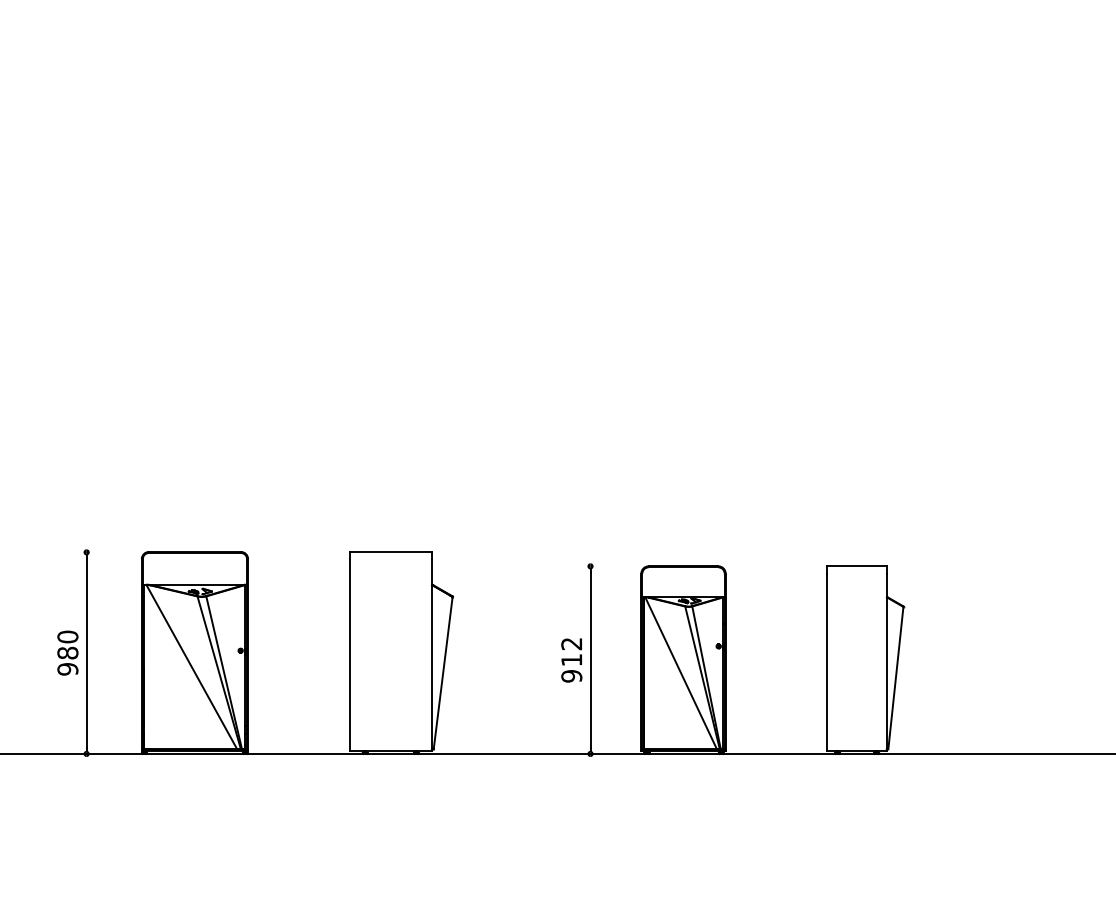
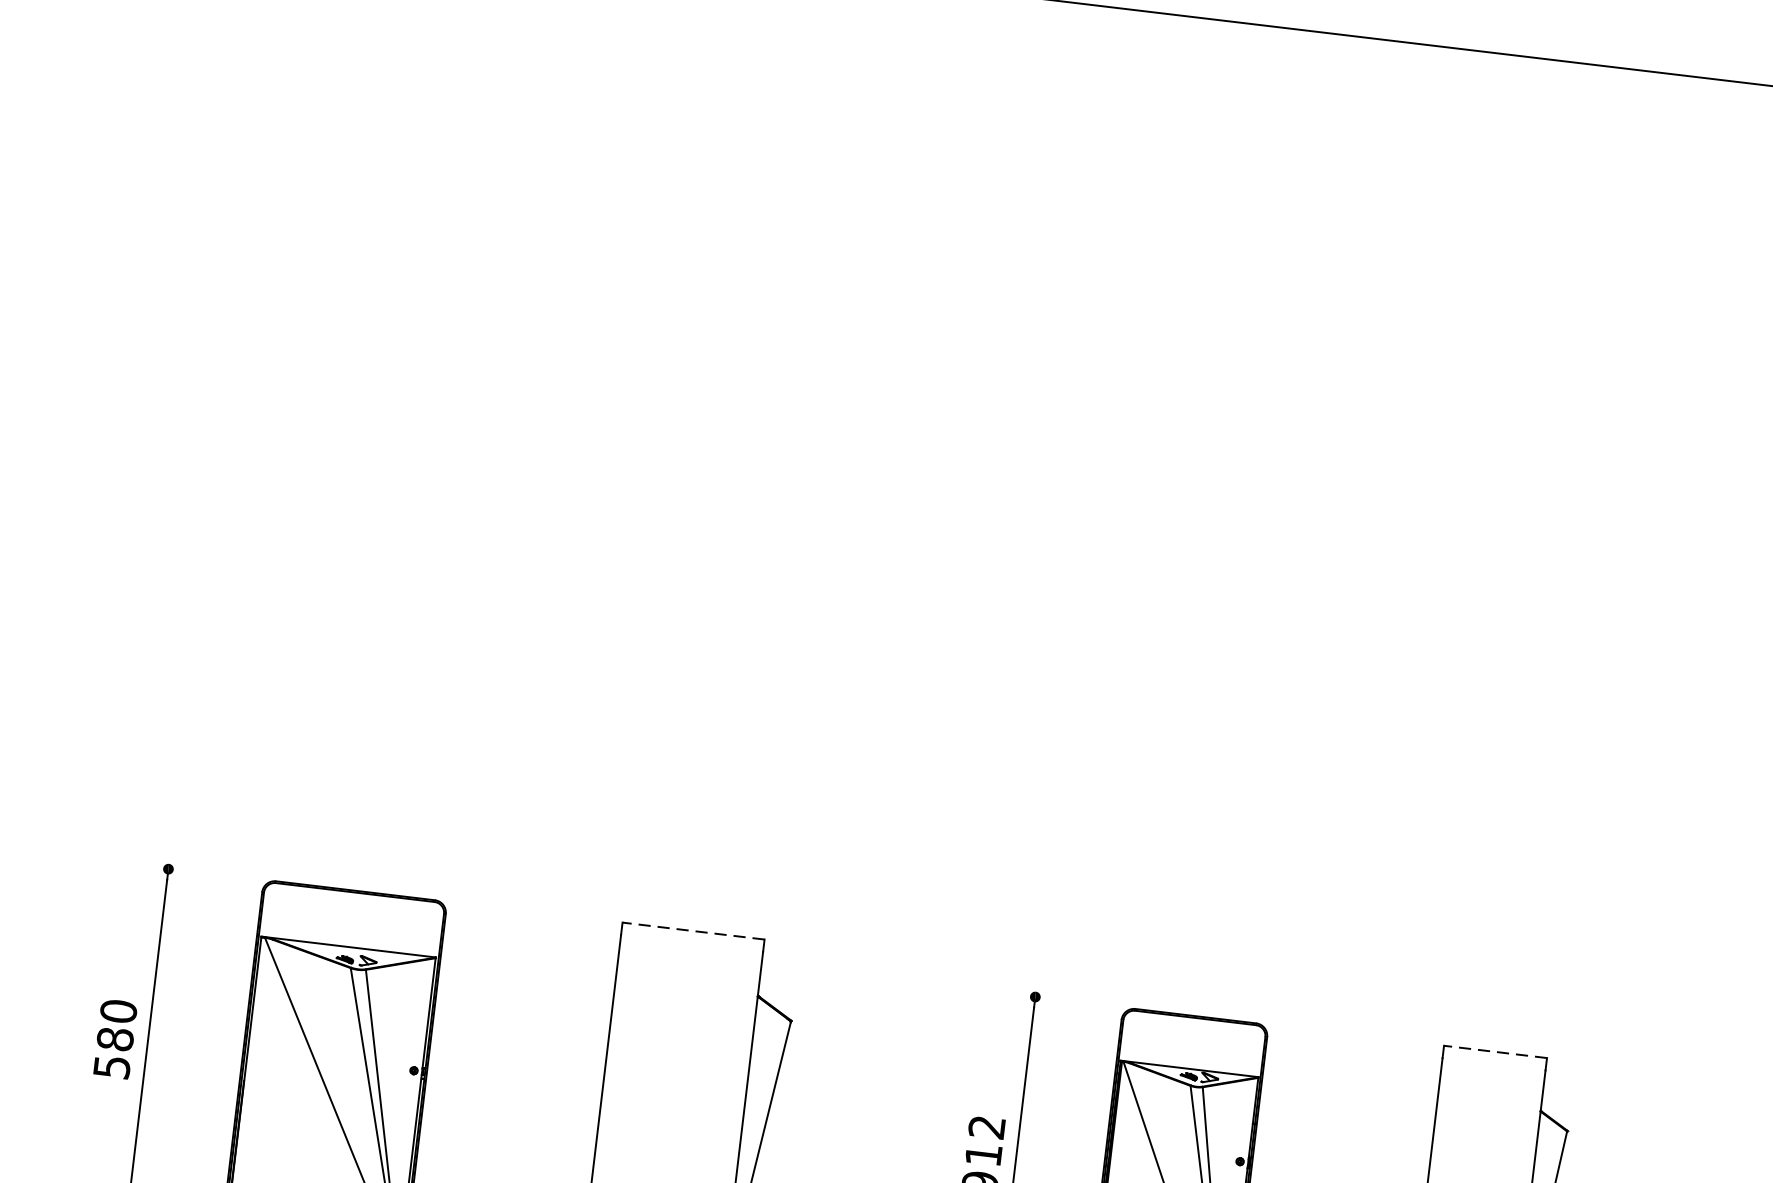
line: (390, 551) -> (693, 930), solid -> dashed
line: (857, 566) -> (1496, 1052), solid -> dashed
text: (67, 669) -> (111, 1067), 980 -> 580

